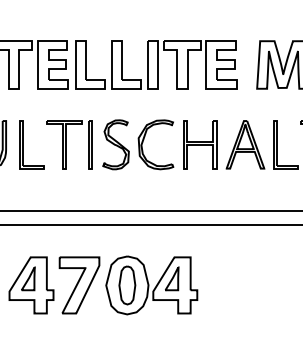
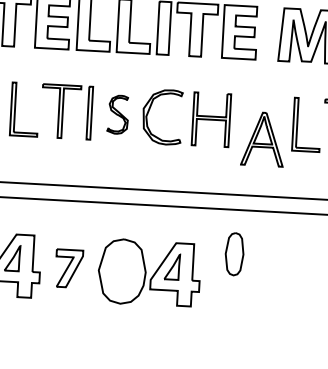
part: (115, 144) -> (117, 114), size x0.7
part: (245, 144) -> (263, 138), moved
part: (79, 285) -> (69, 268), size x0.6
part: (127, 285) -> (234, 254), moved

